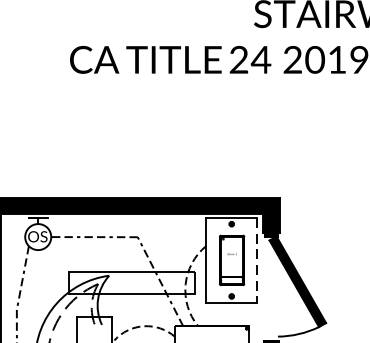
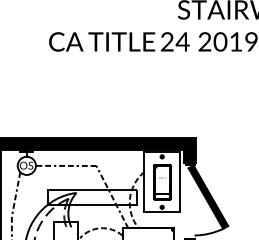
line: (256, 260) -> (179, 182), dashed -> solid

